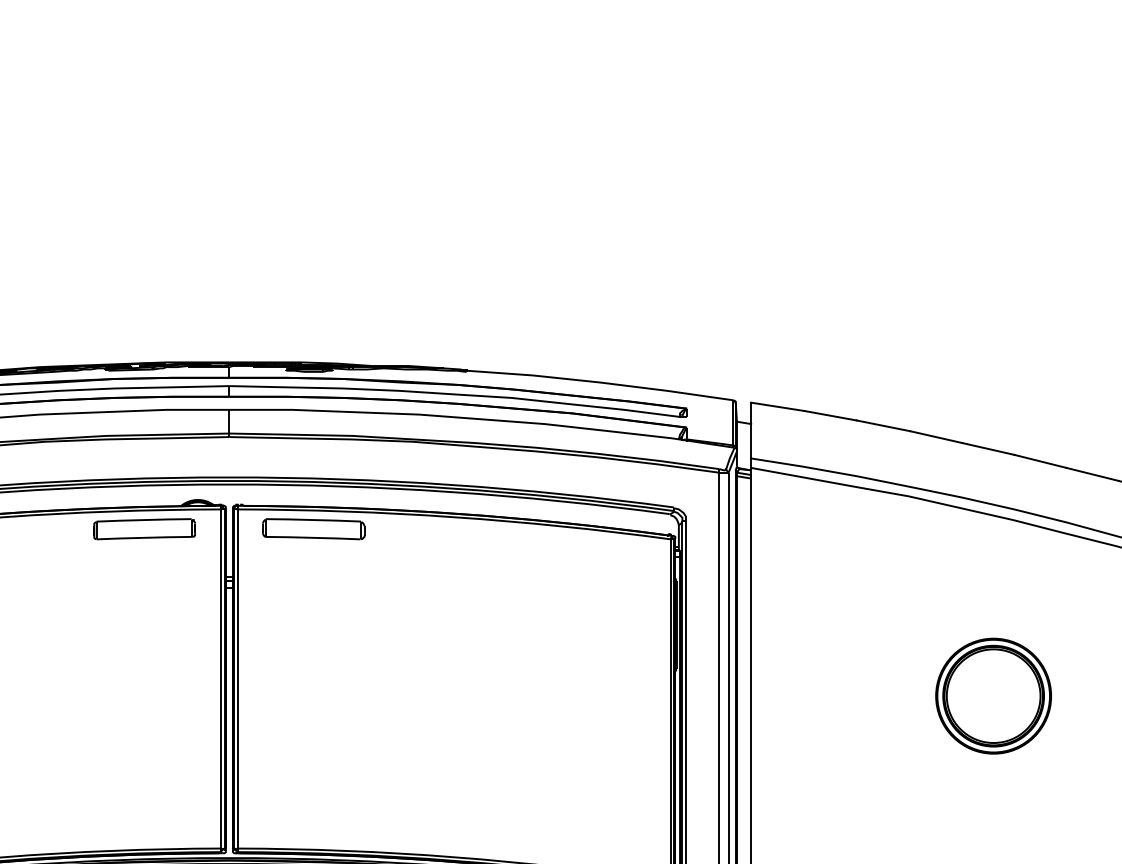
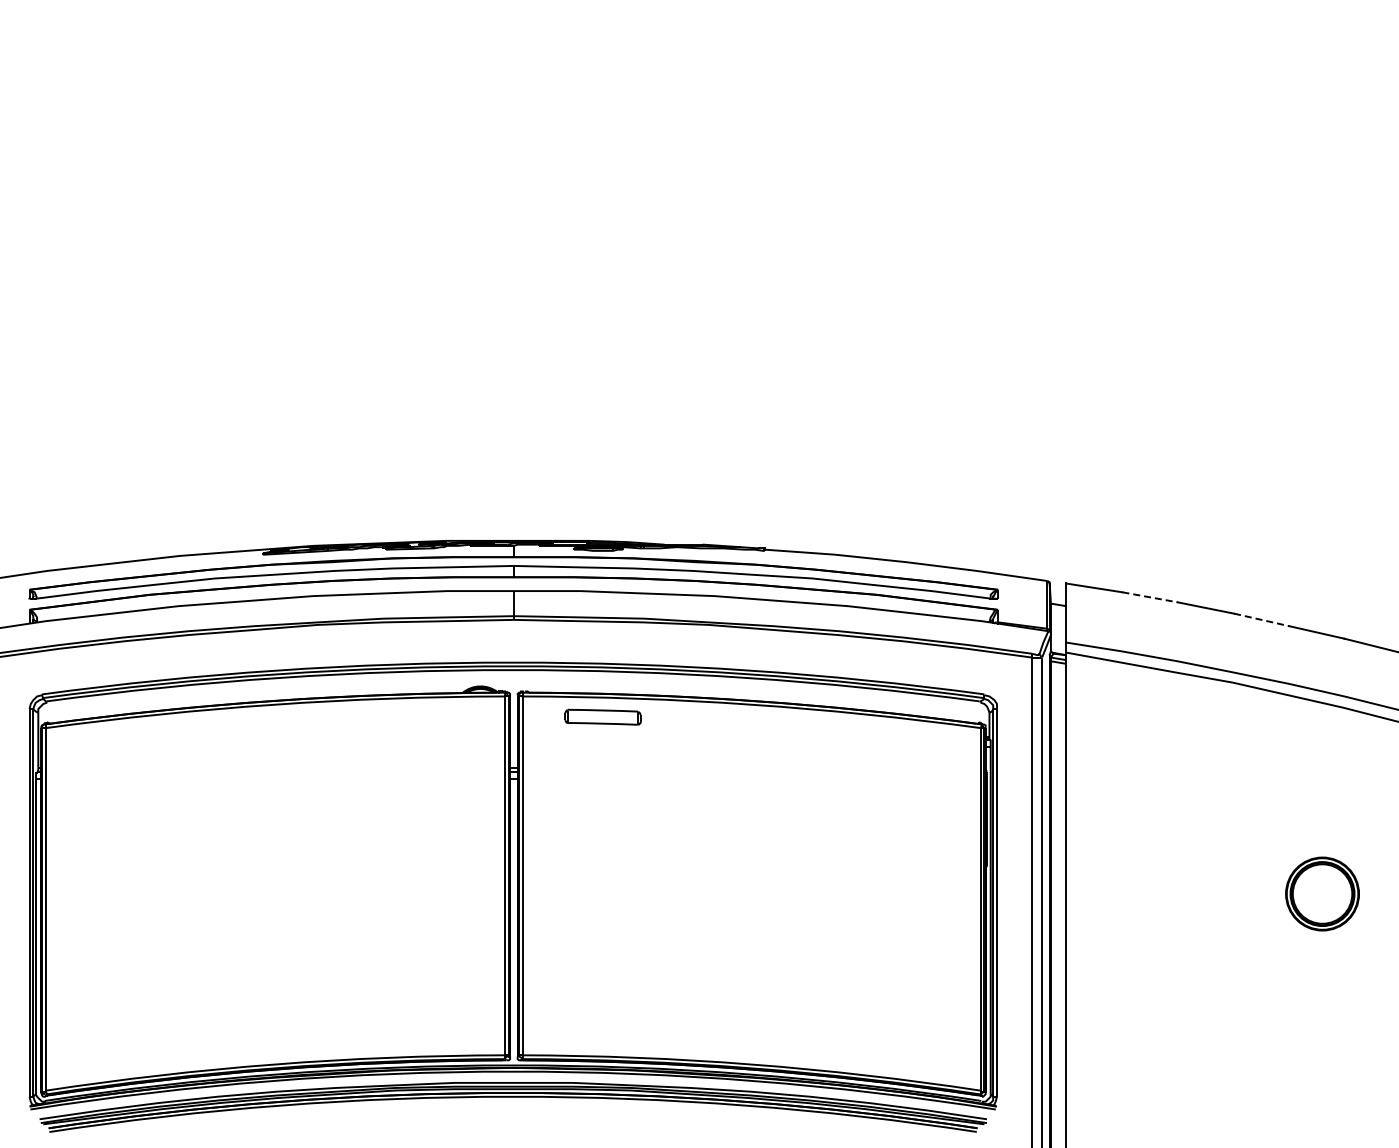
line: (831, 415) -> (1150, 597), solid -> dashed
line: (936, 437) -> (1262, 620), solid -> dashed
part: (144, 528) -> (424, 716), removed
part: (313, 528) -> (602, 716), size x0.7
part: (993, 695) -> (1322, 893), size x0.6

